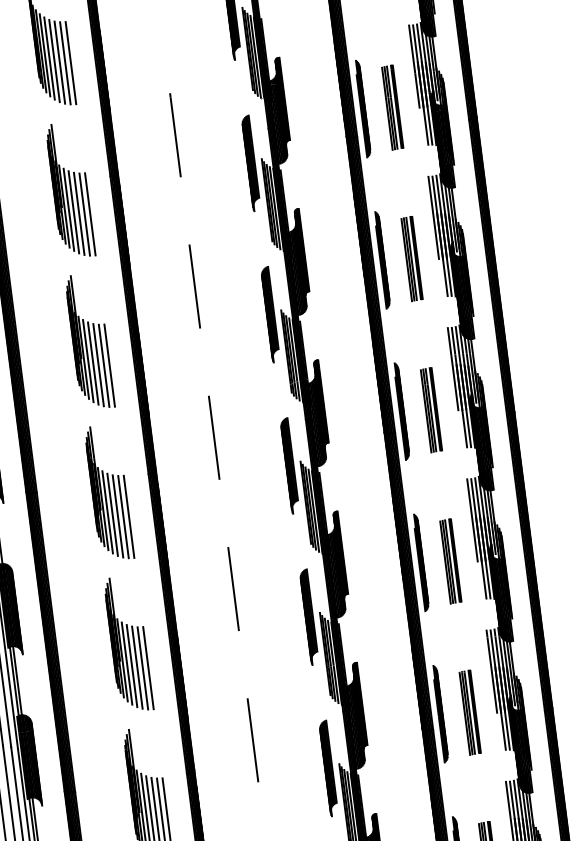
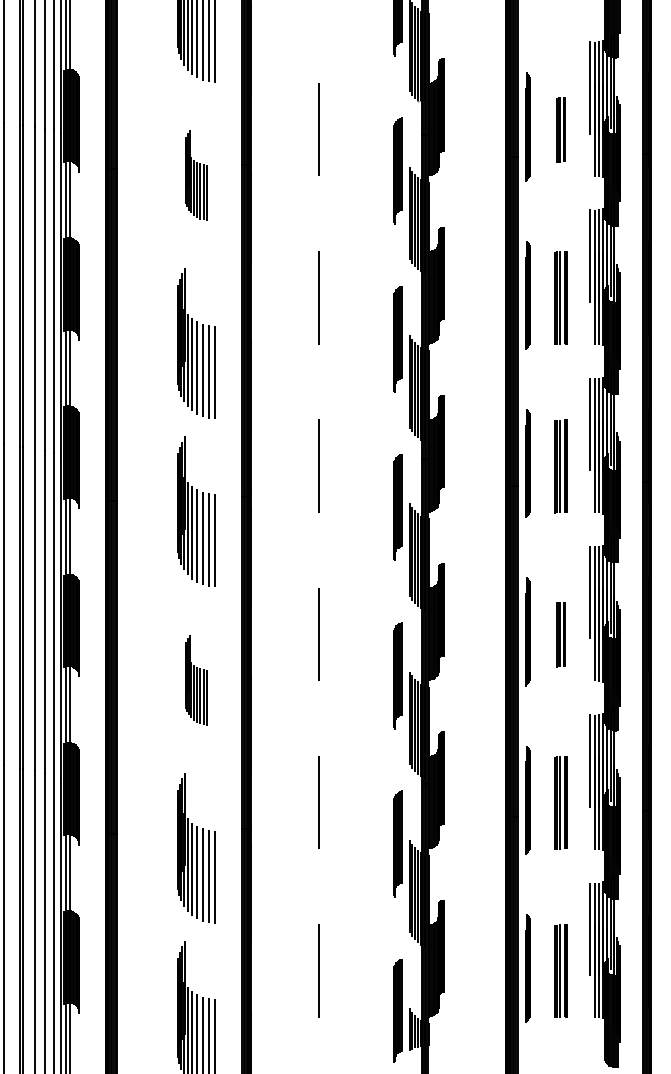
part: (392, 107) -> (560, 129), size x0.7
part: (70, 190) -> (196, 175), size x0.6
part: (450, 561) -> (560, 634), size x0.7
part: (128, 644) -> (196, 680), size x0.6

